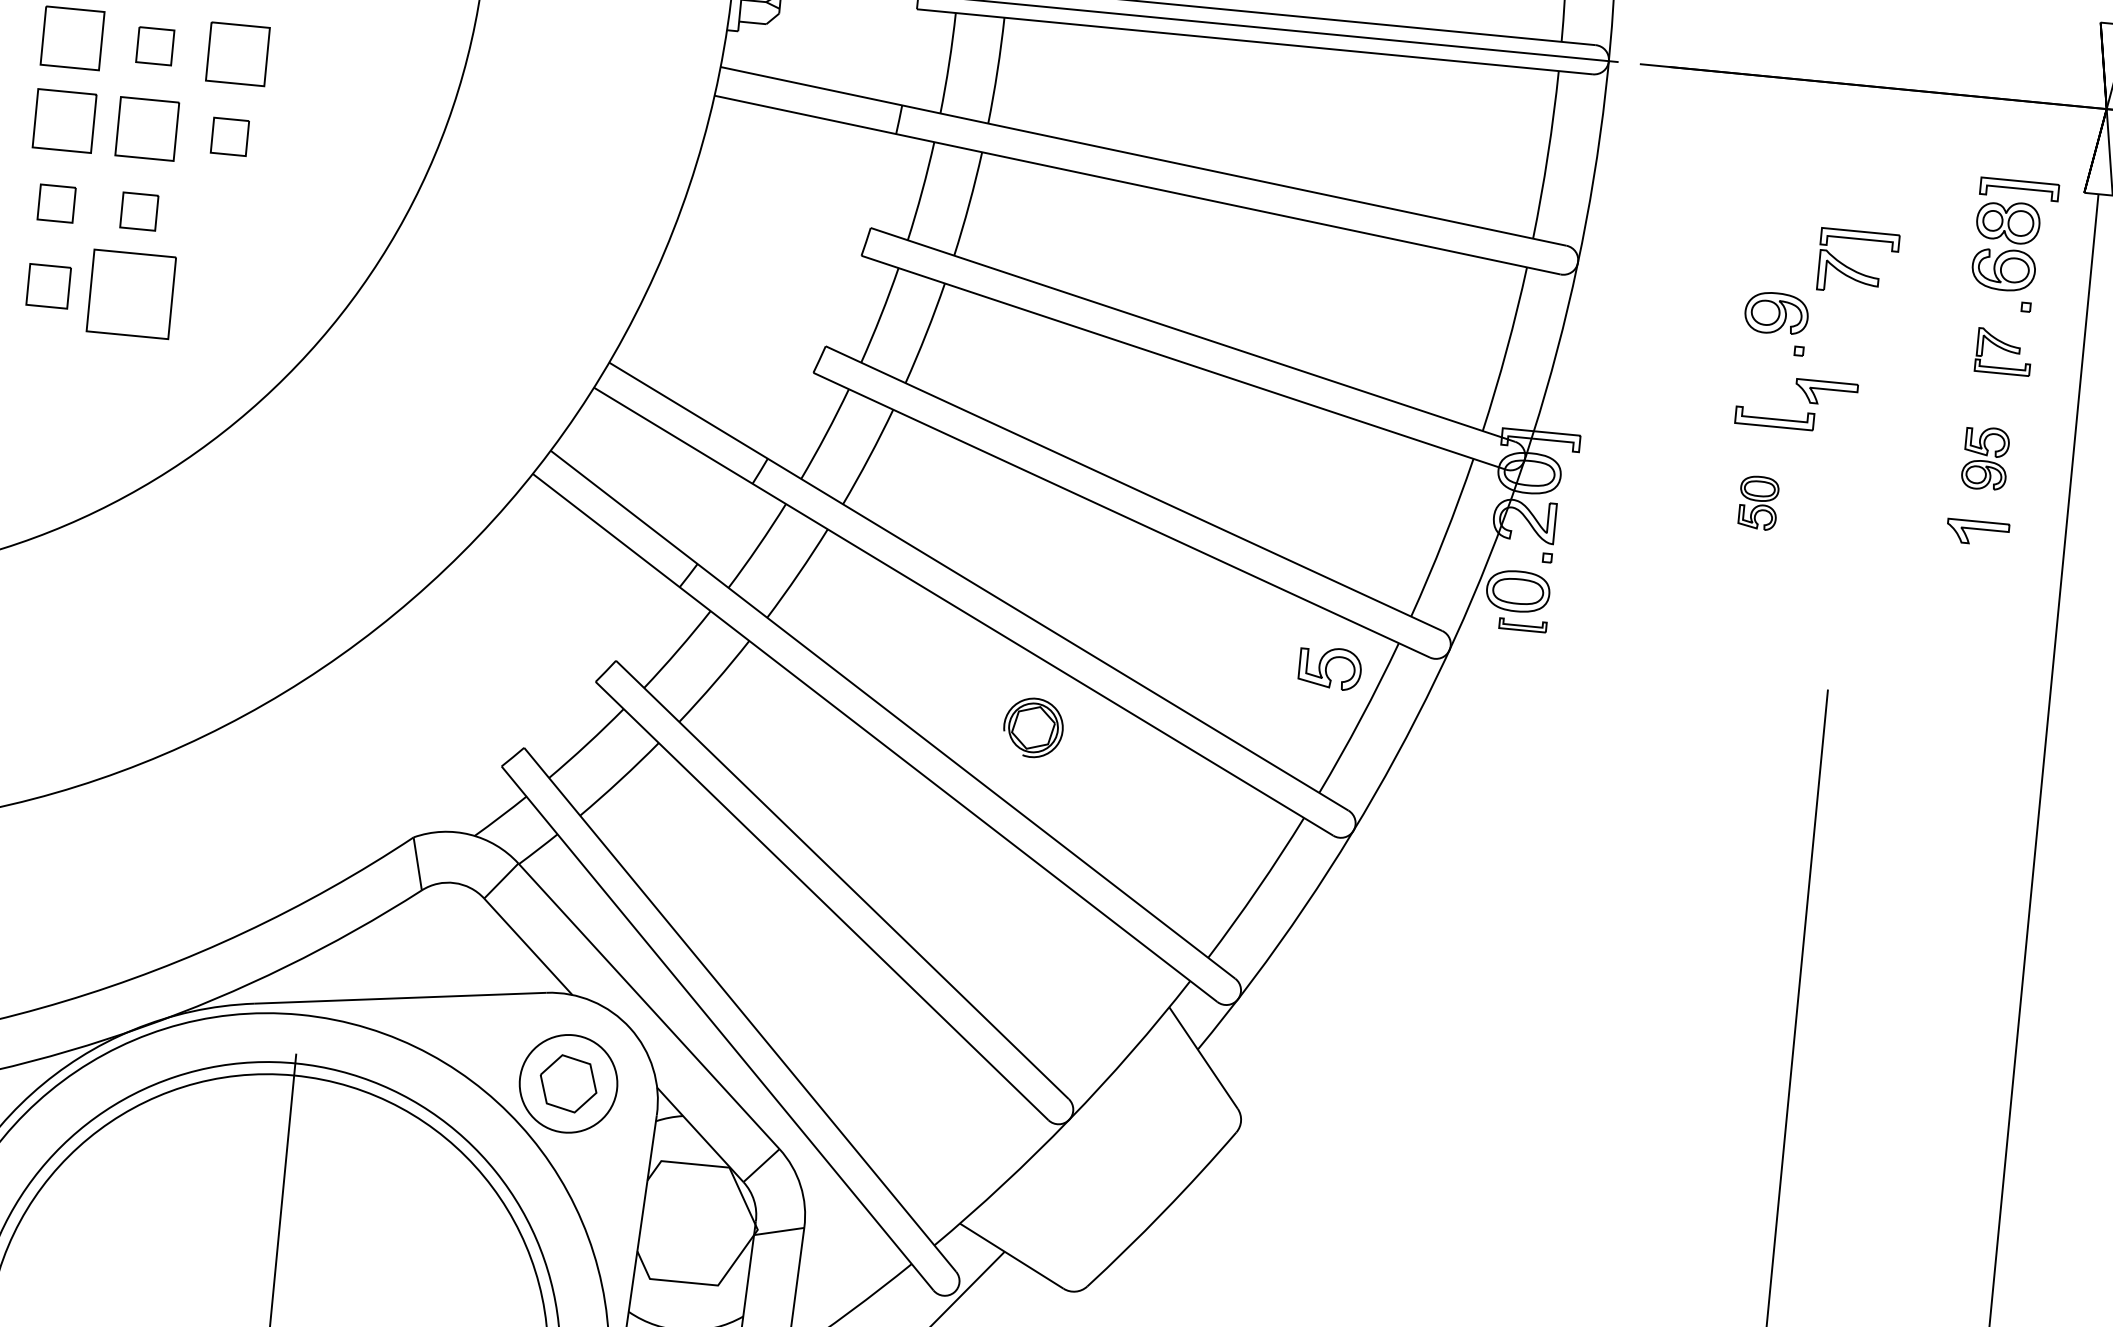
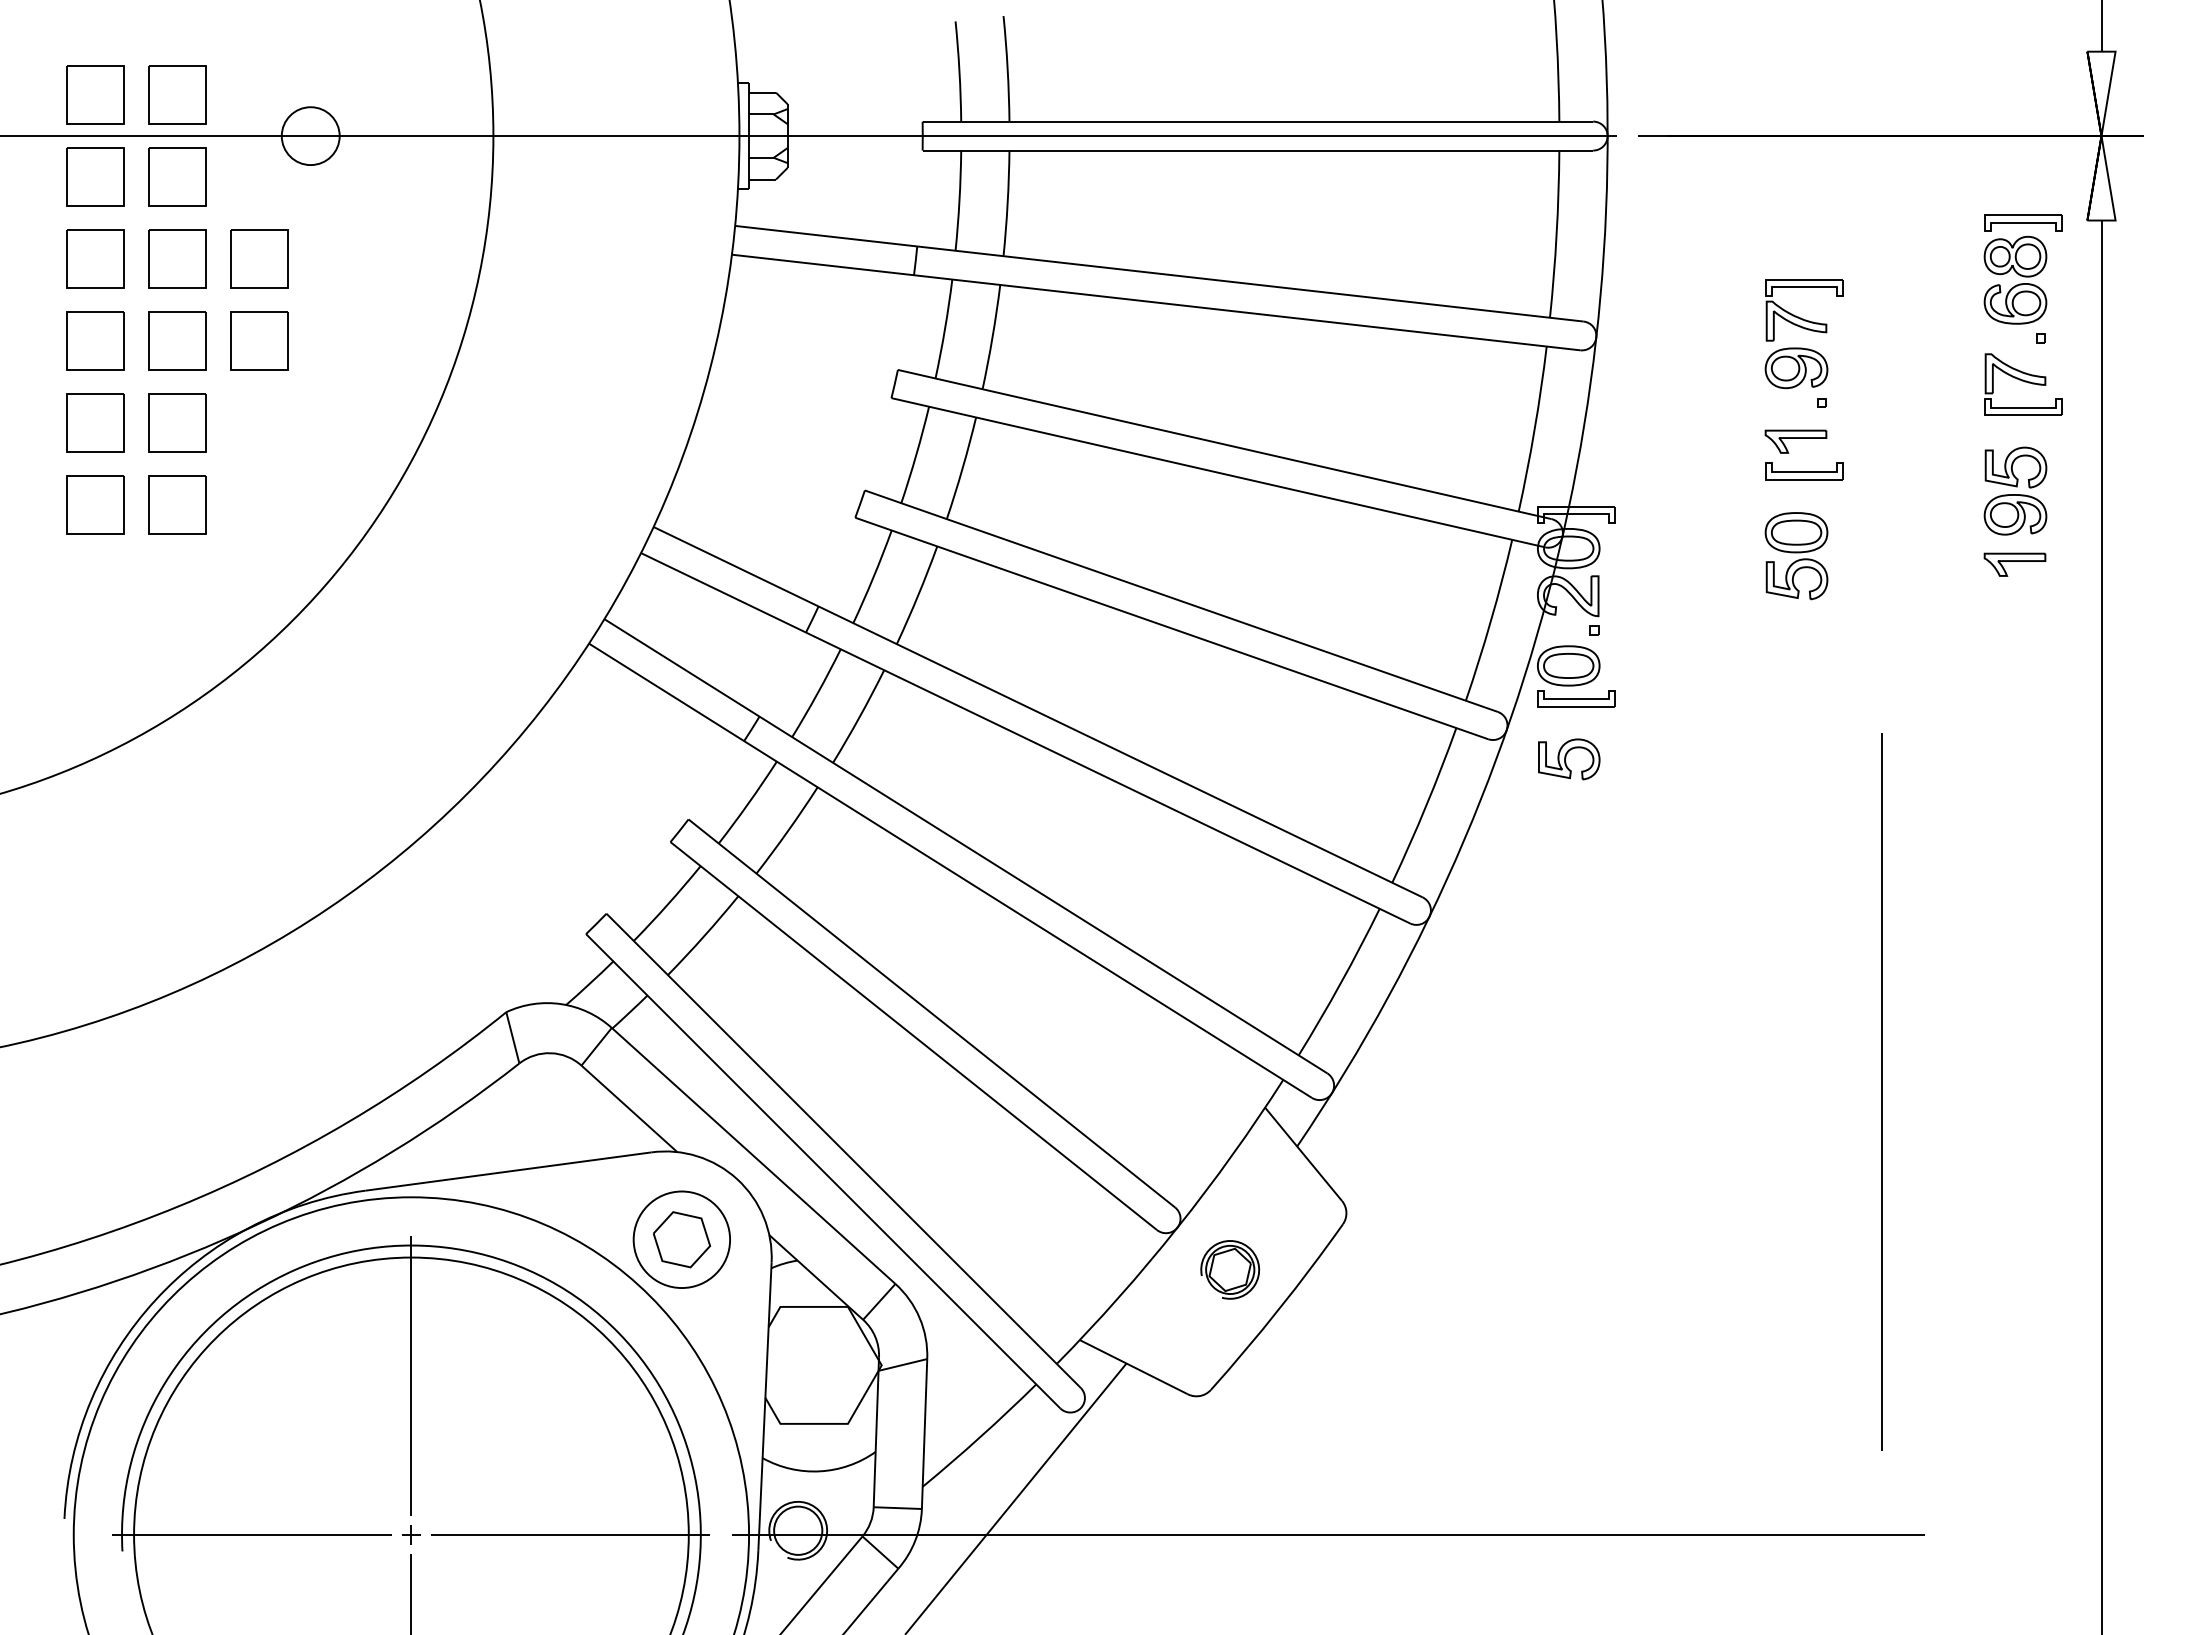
part: (155, 45) -> (177, 258), size x1.67
part: (230, 136) -> (259, 340), size x1.67
part: (56, 203) -> (95, 422), size x1.67
part: (139, 211) -> (177, 422), size x1.67
part: (1853, 269) -> (1800, 317), moved
part: (48, 285) -> (95, 504), size x1.43
part: (131, 293) -> (177, 504), size x0.71
part: (2003, 351) -> (2023, 384), size x1.43
part: (1826, 392) -> (1795, 441), moved
part: (1985, 458) -> (2015, 490), size x1.43
part: (1758, 503) -> (1796, 556), size x1.67
part: (1522, 625) -> (1576, 698), size x1.67
part: (1330, 668) -> (1569, 759), moved
part: (1033, 727) -> (1230, 1269), moved

